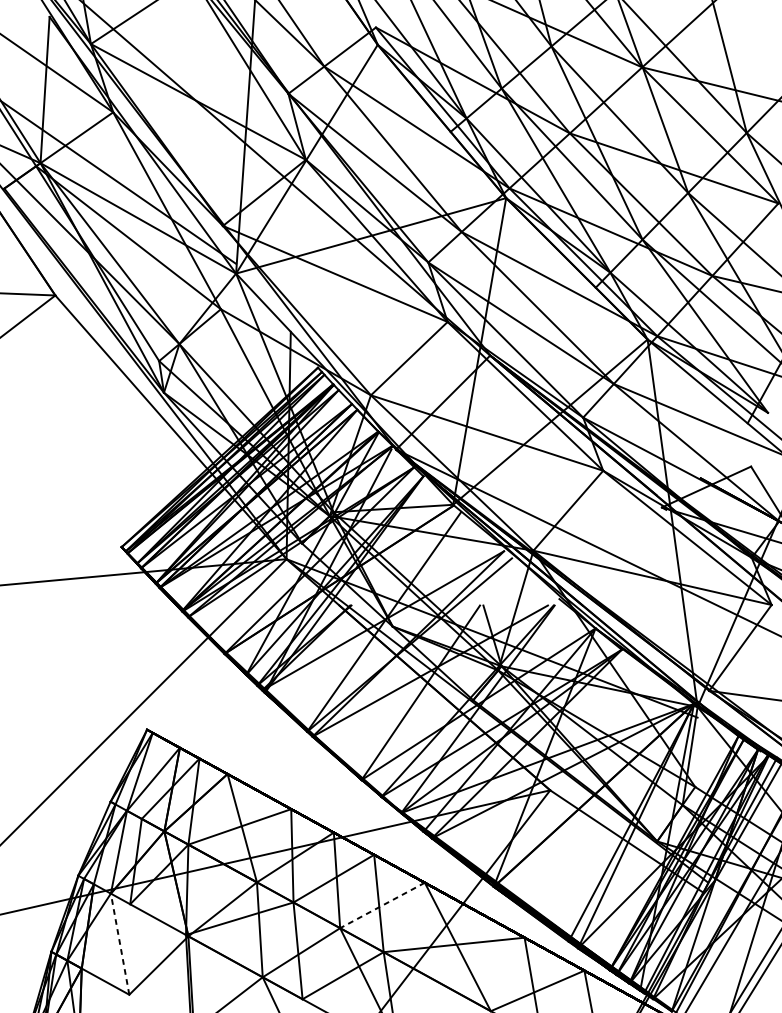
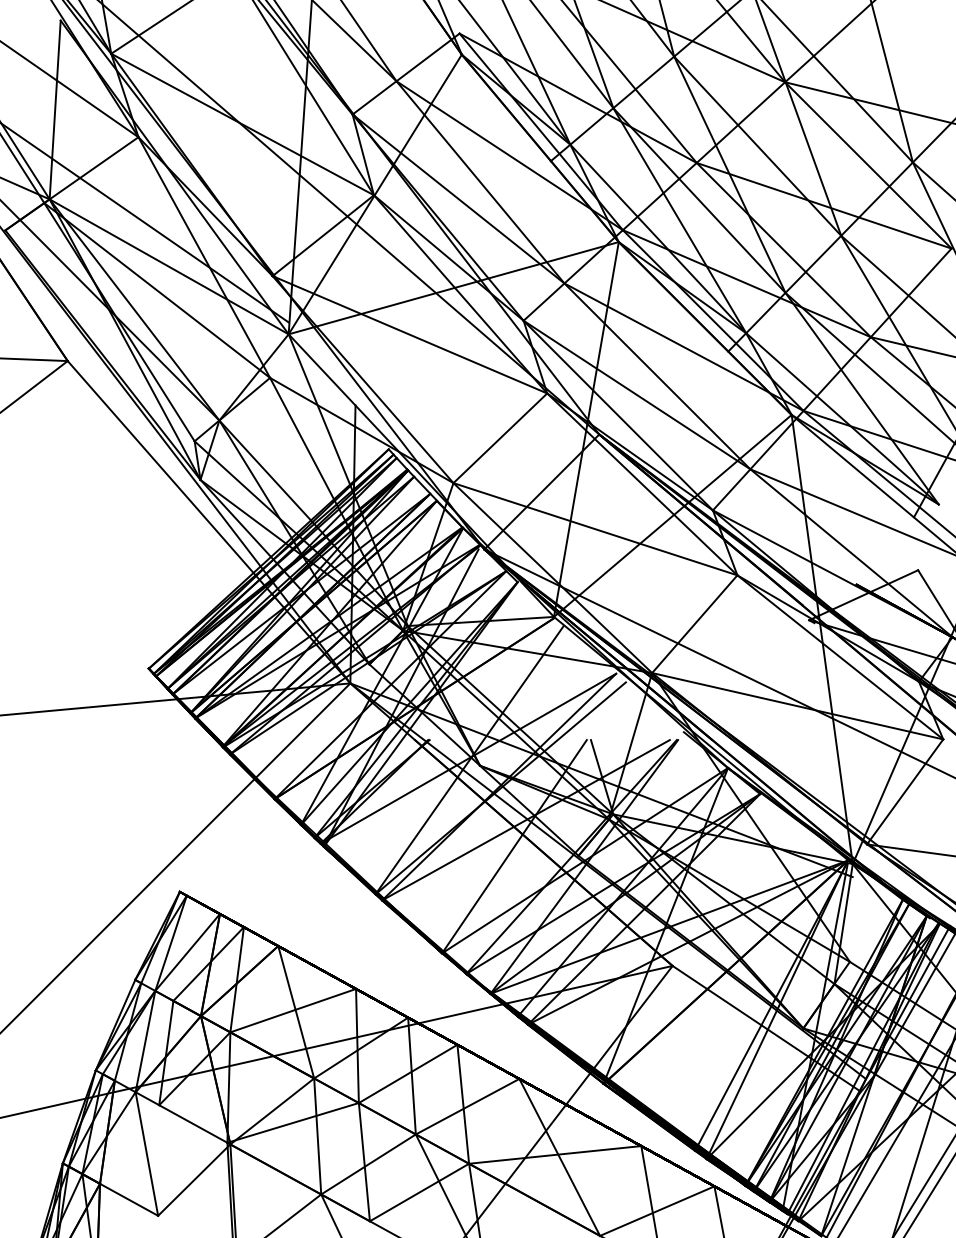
line: (382, 905) -> (467, 1106), dashed -> solid
line: (119, 944) -> (146, 1154), dashed -> solid

